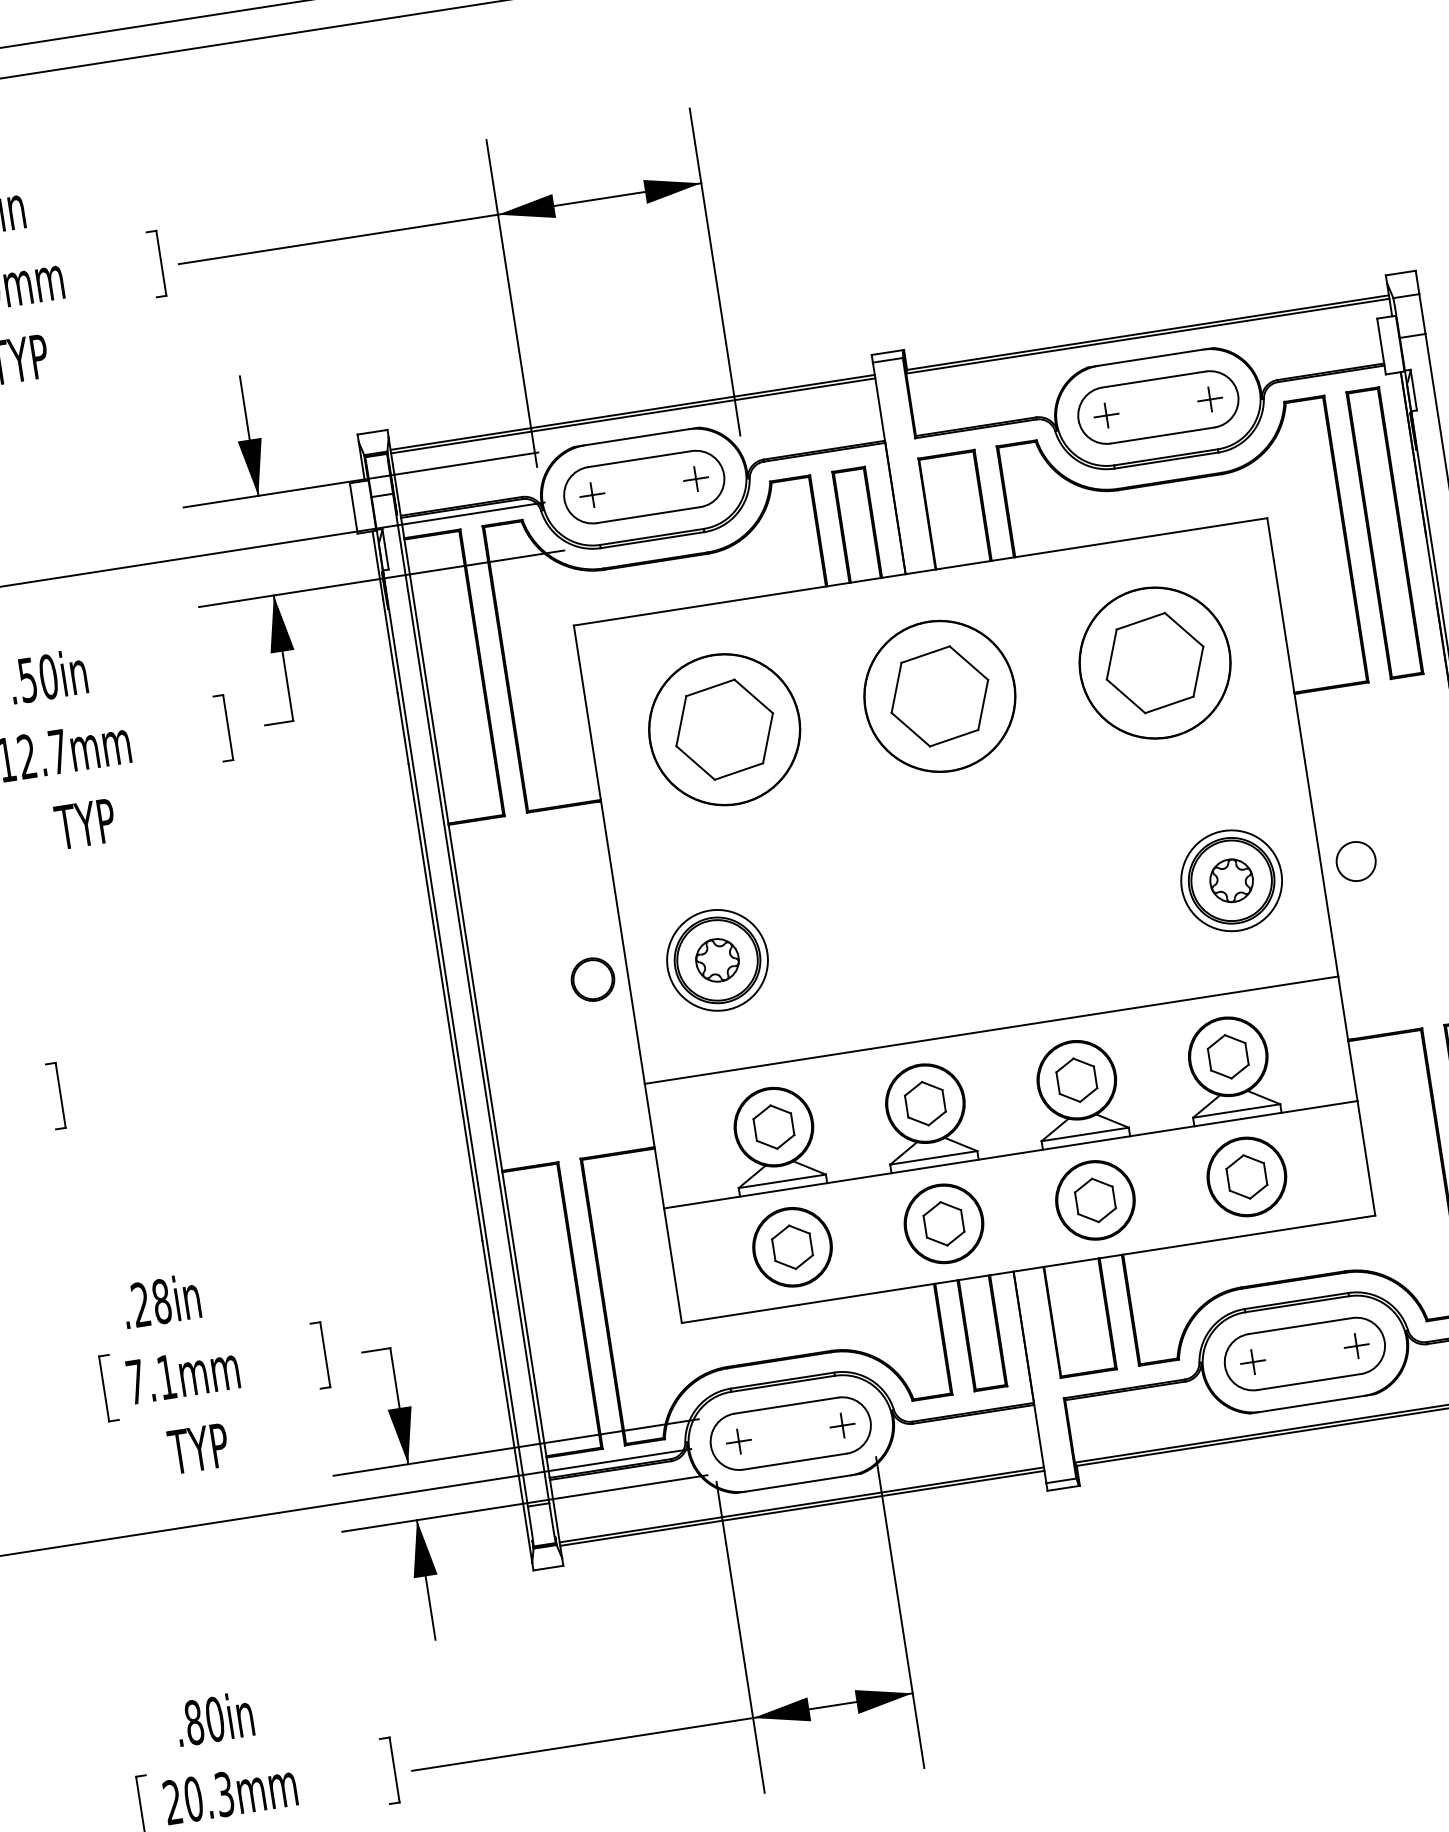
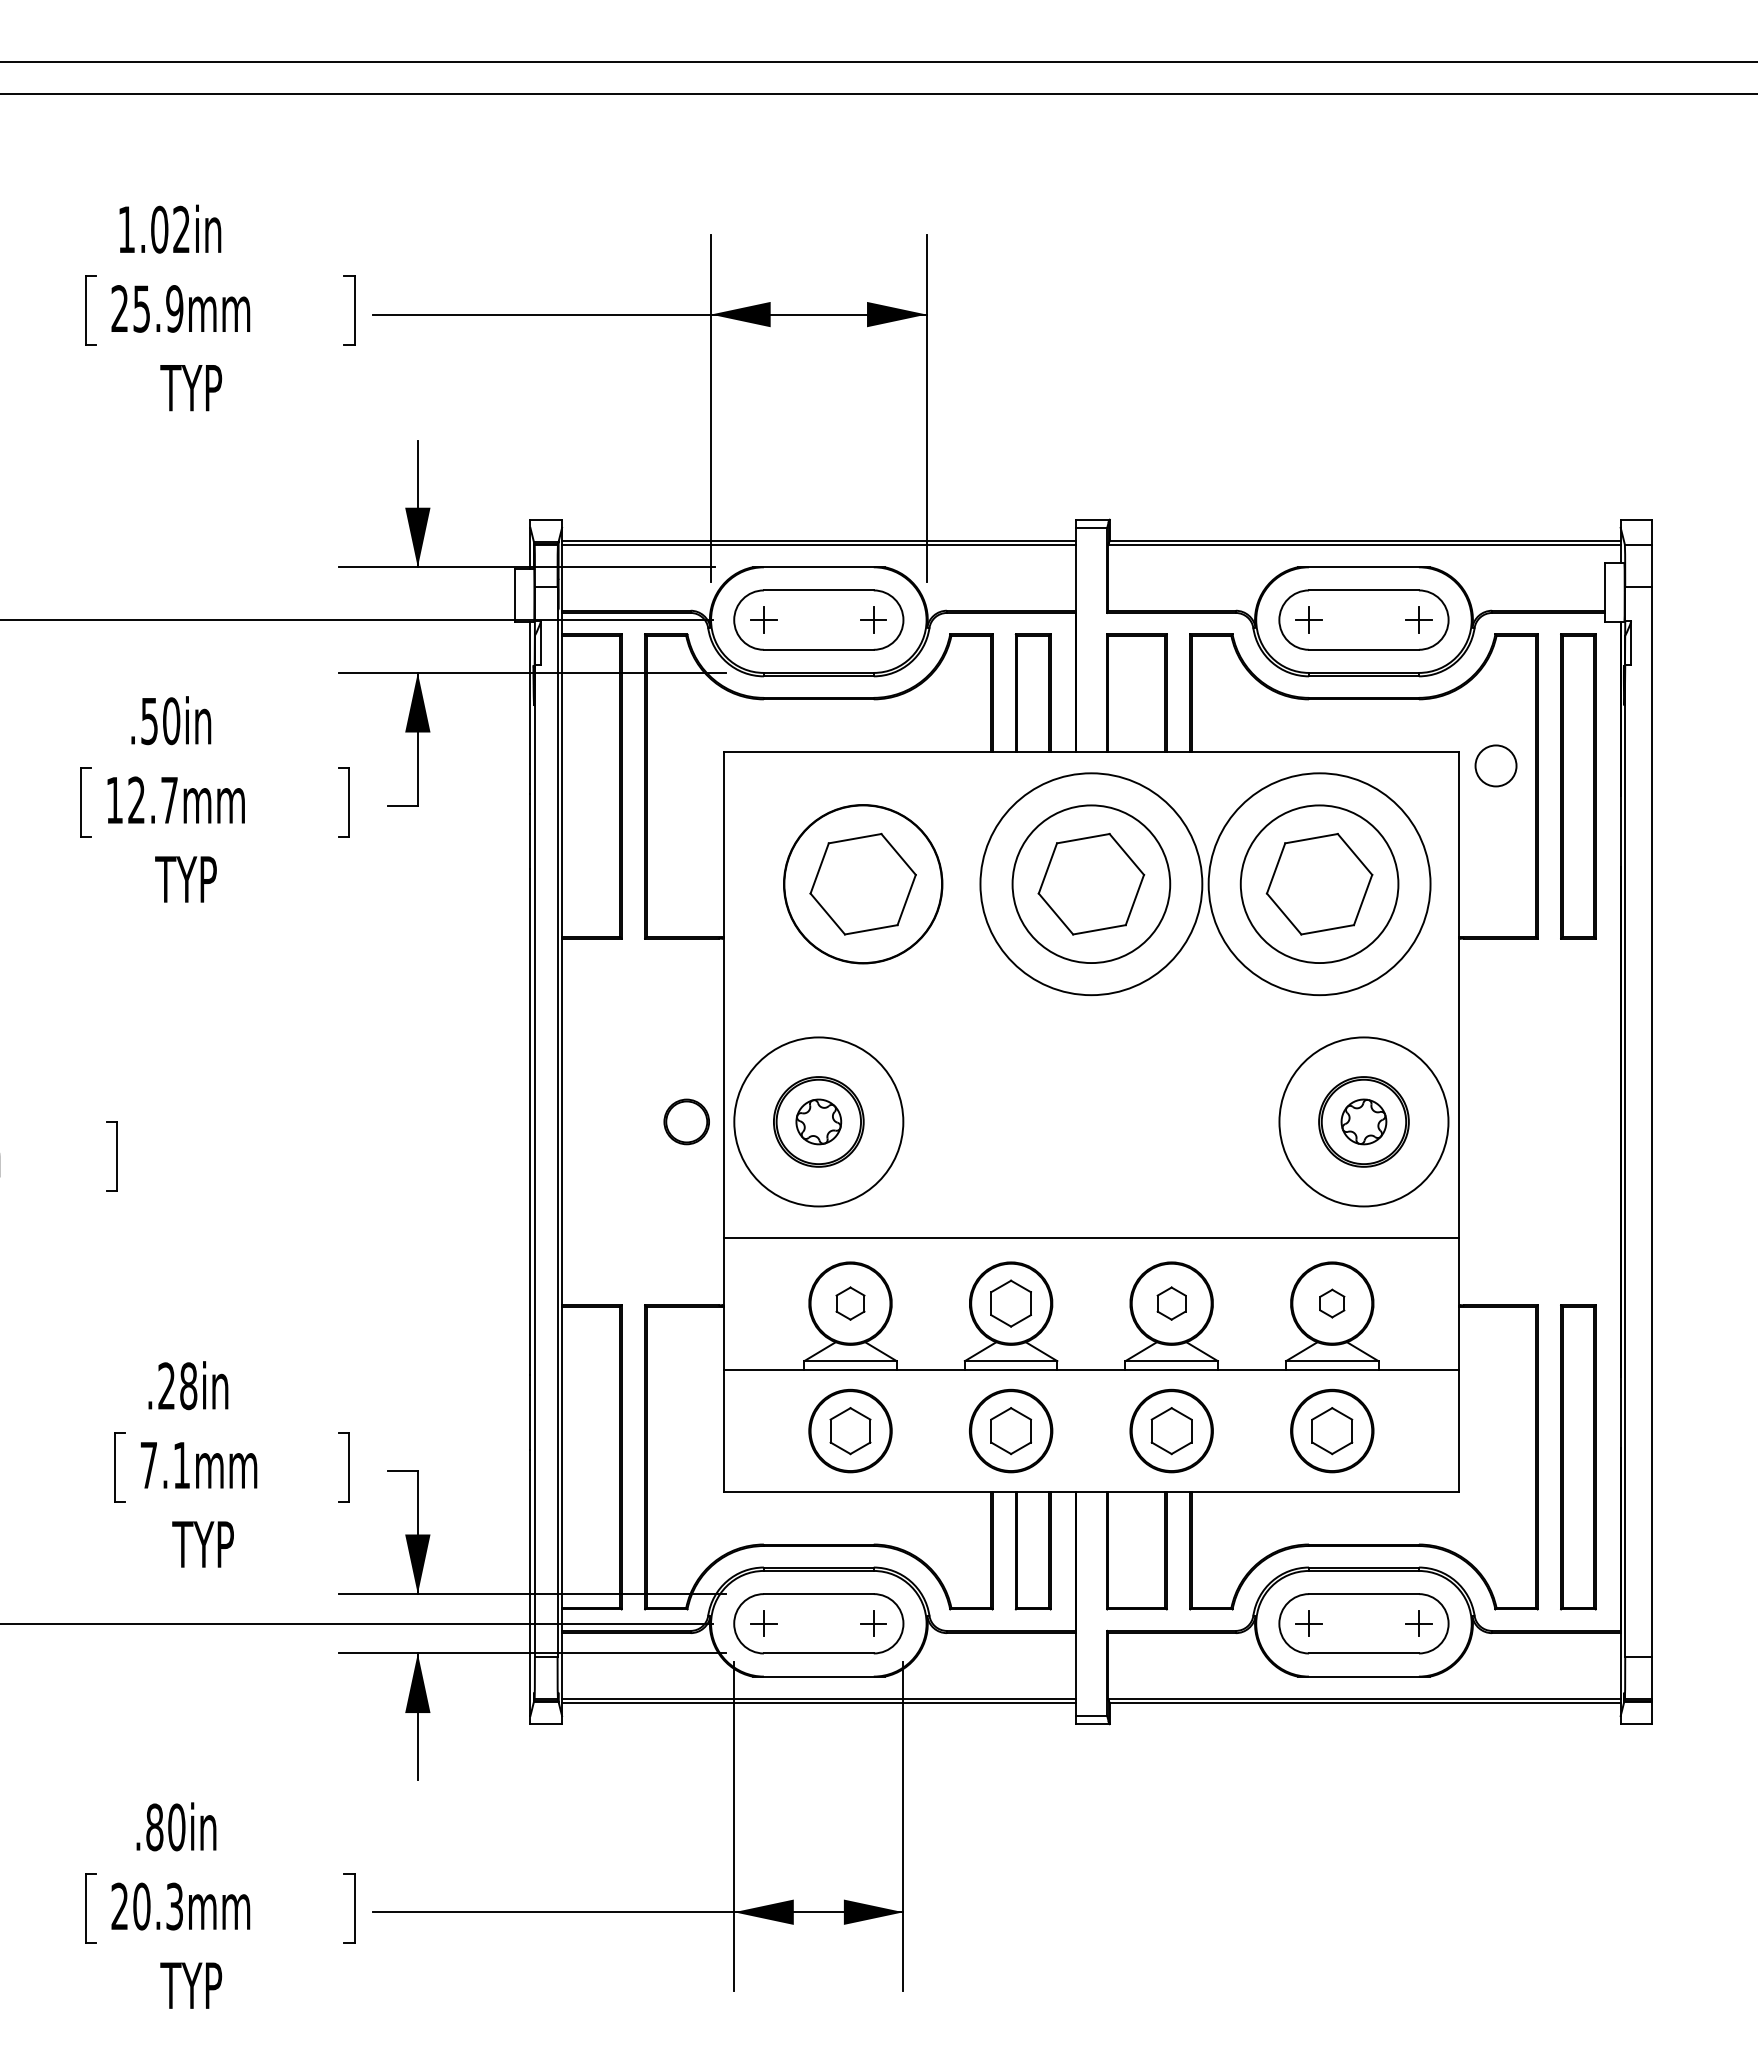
circle: (1155, 663) -> (1319, 884), size x1.4
circle: (940, 696) -> (1091, 884), size x1.4
circle: (1355, 861) -> (1495, 765), moved
circle: (1231, 880) -> (1363, 1121), size x1.6
circle: (717, 960) -> (818, 1121), size x1.6
part: (1228, 1056) -> (1332, 1303), size x0.6
part: (1076, 1080) -> (1171, 1303), size x0.7
part: (773, 1126) -> (850, 1303), size x0.7

